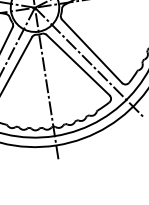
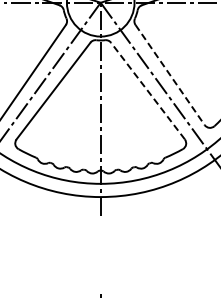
line: (92, 51) -> (170, 75), solid -> dashed
line: (77, 65) -> (147, 91), solid -> dashed

